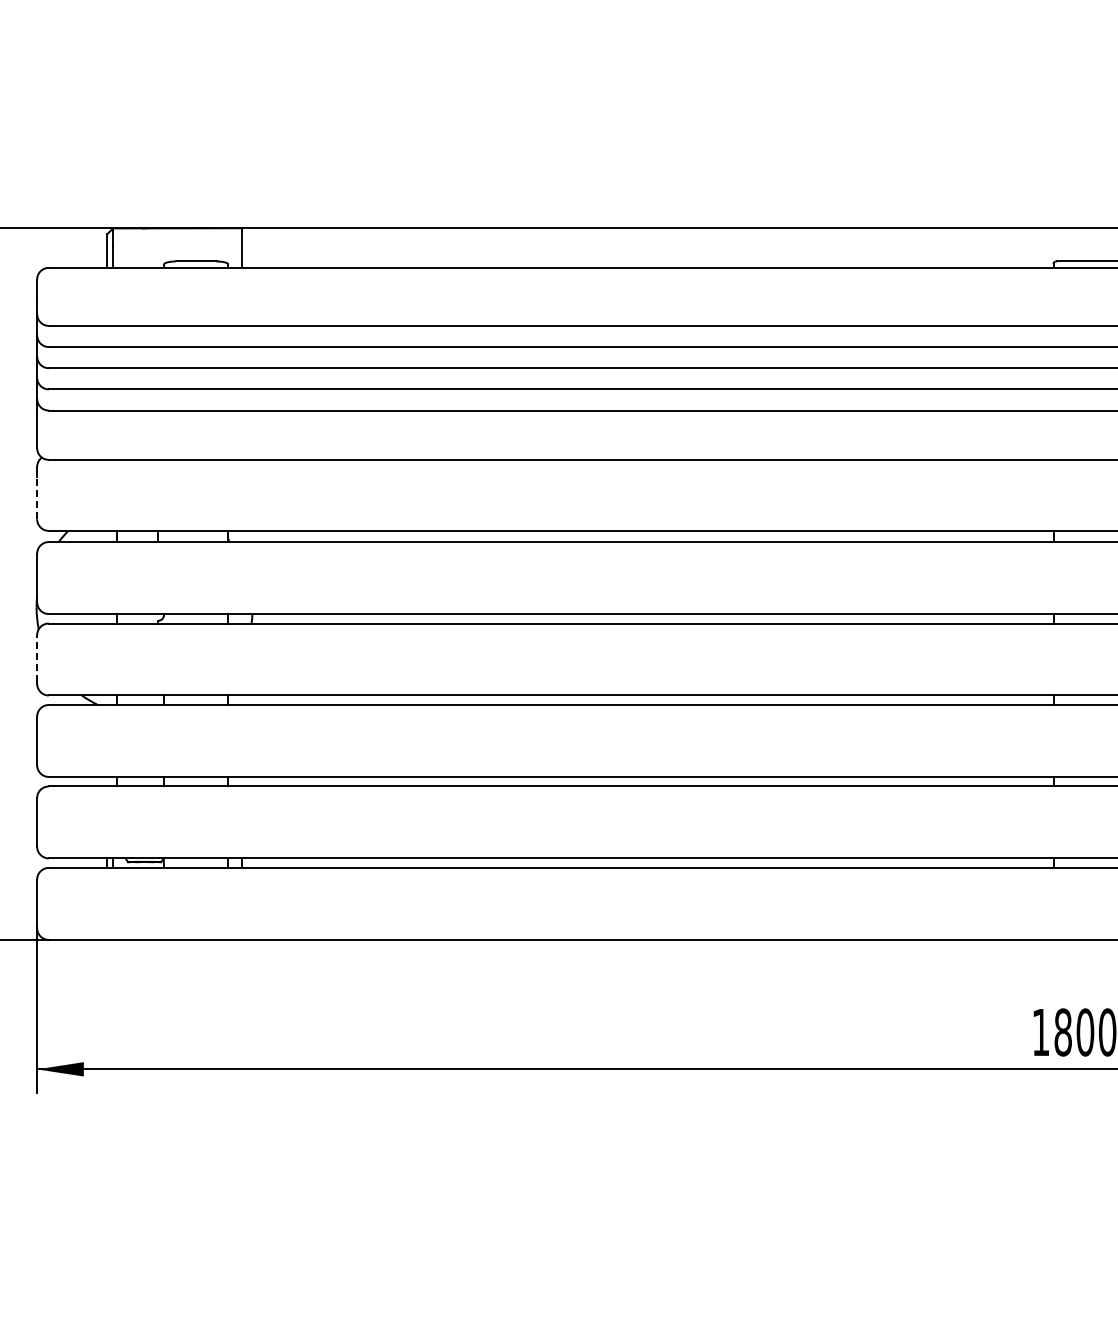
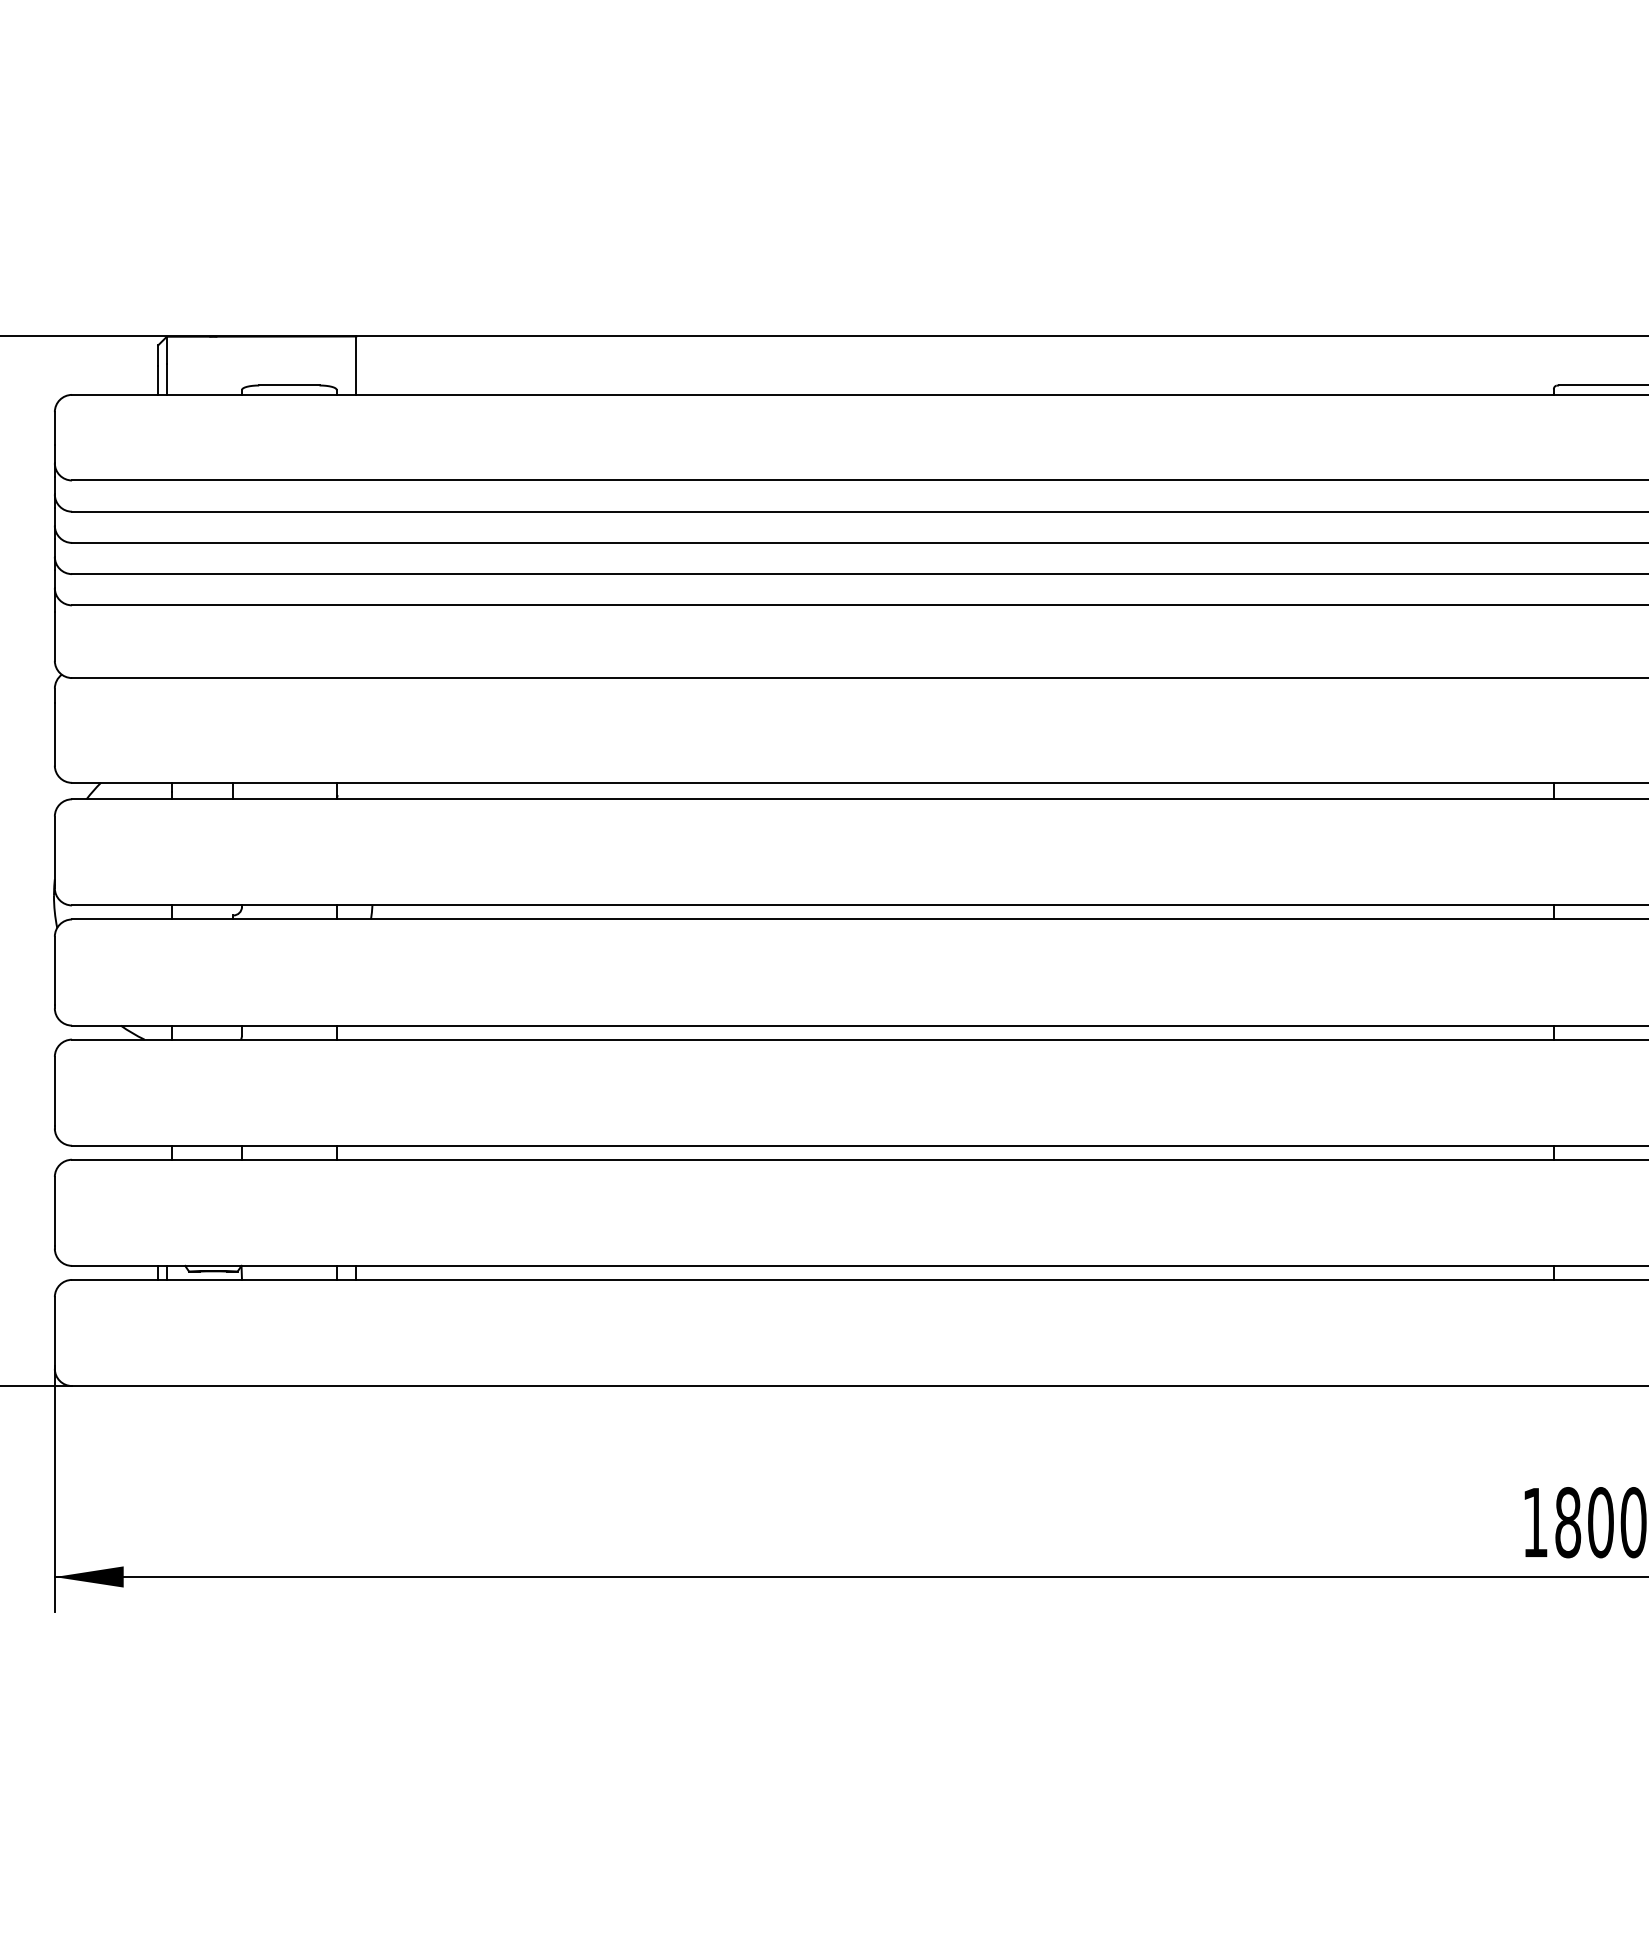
line: (37, 497) -> (55, 733), dashed -> solid
line: (37, 658) -> (55, 971), dashed -> solid

